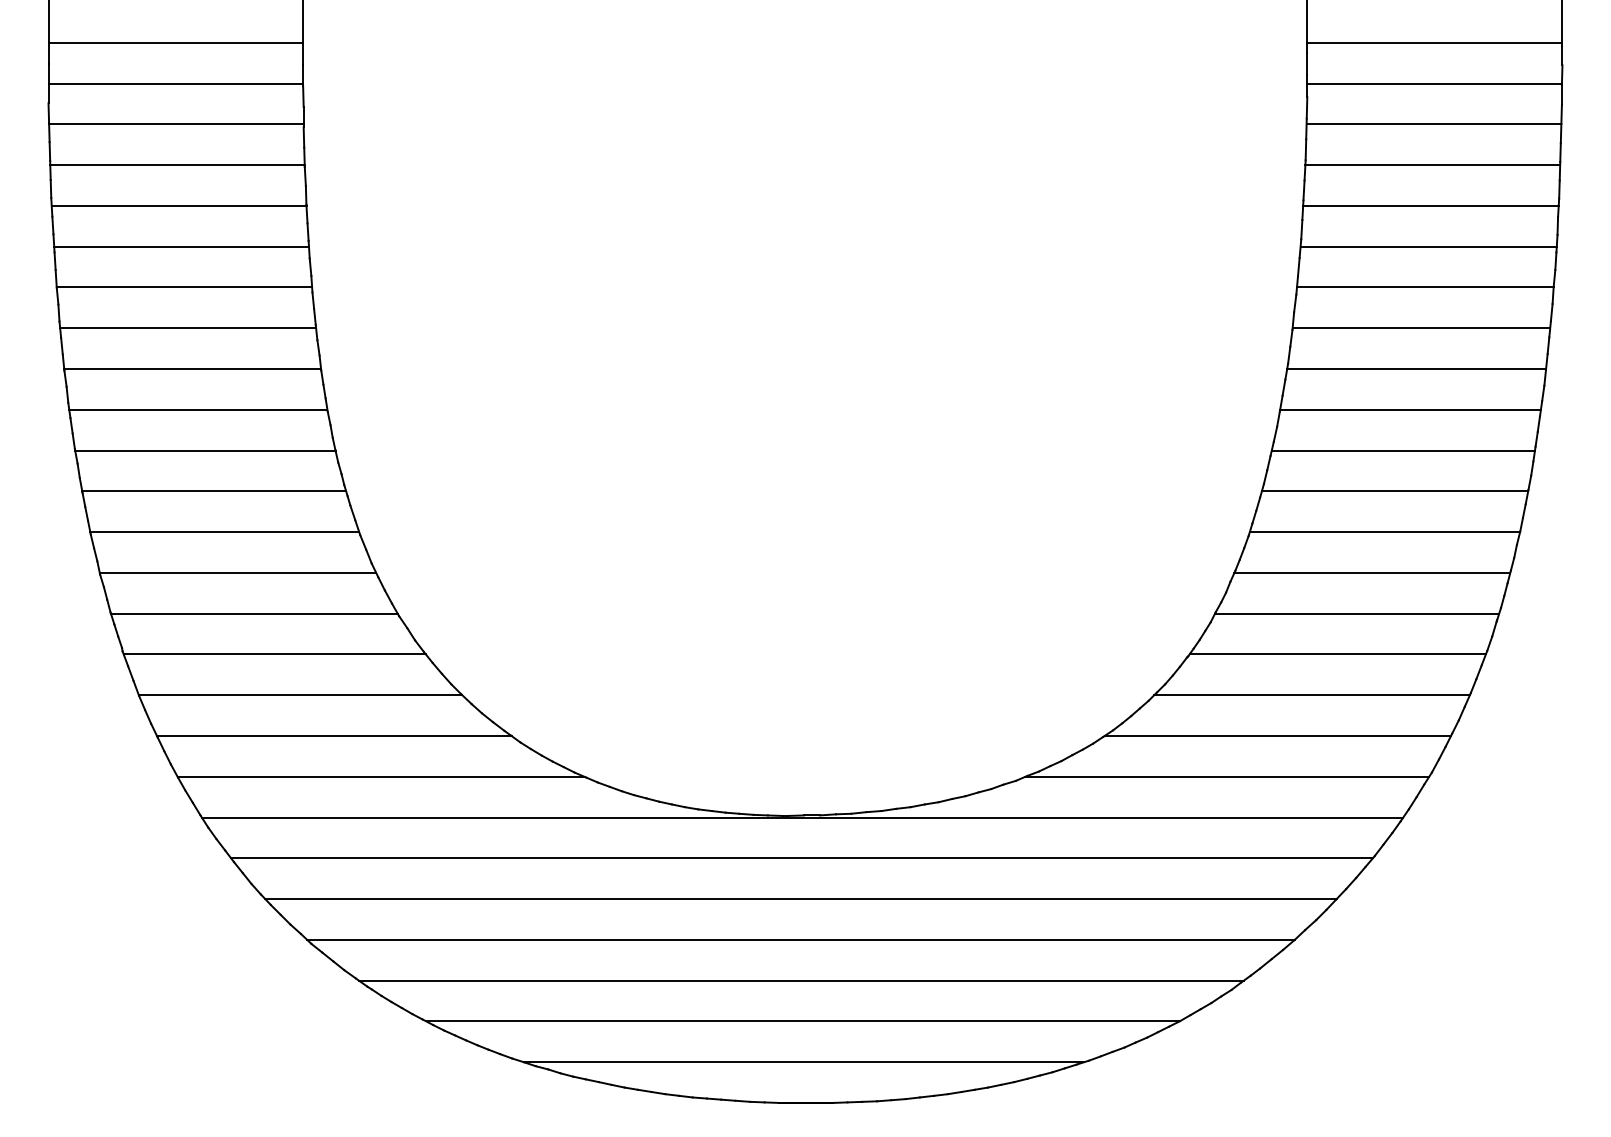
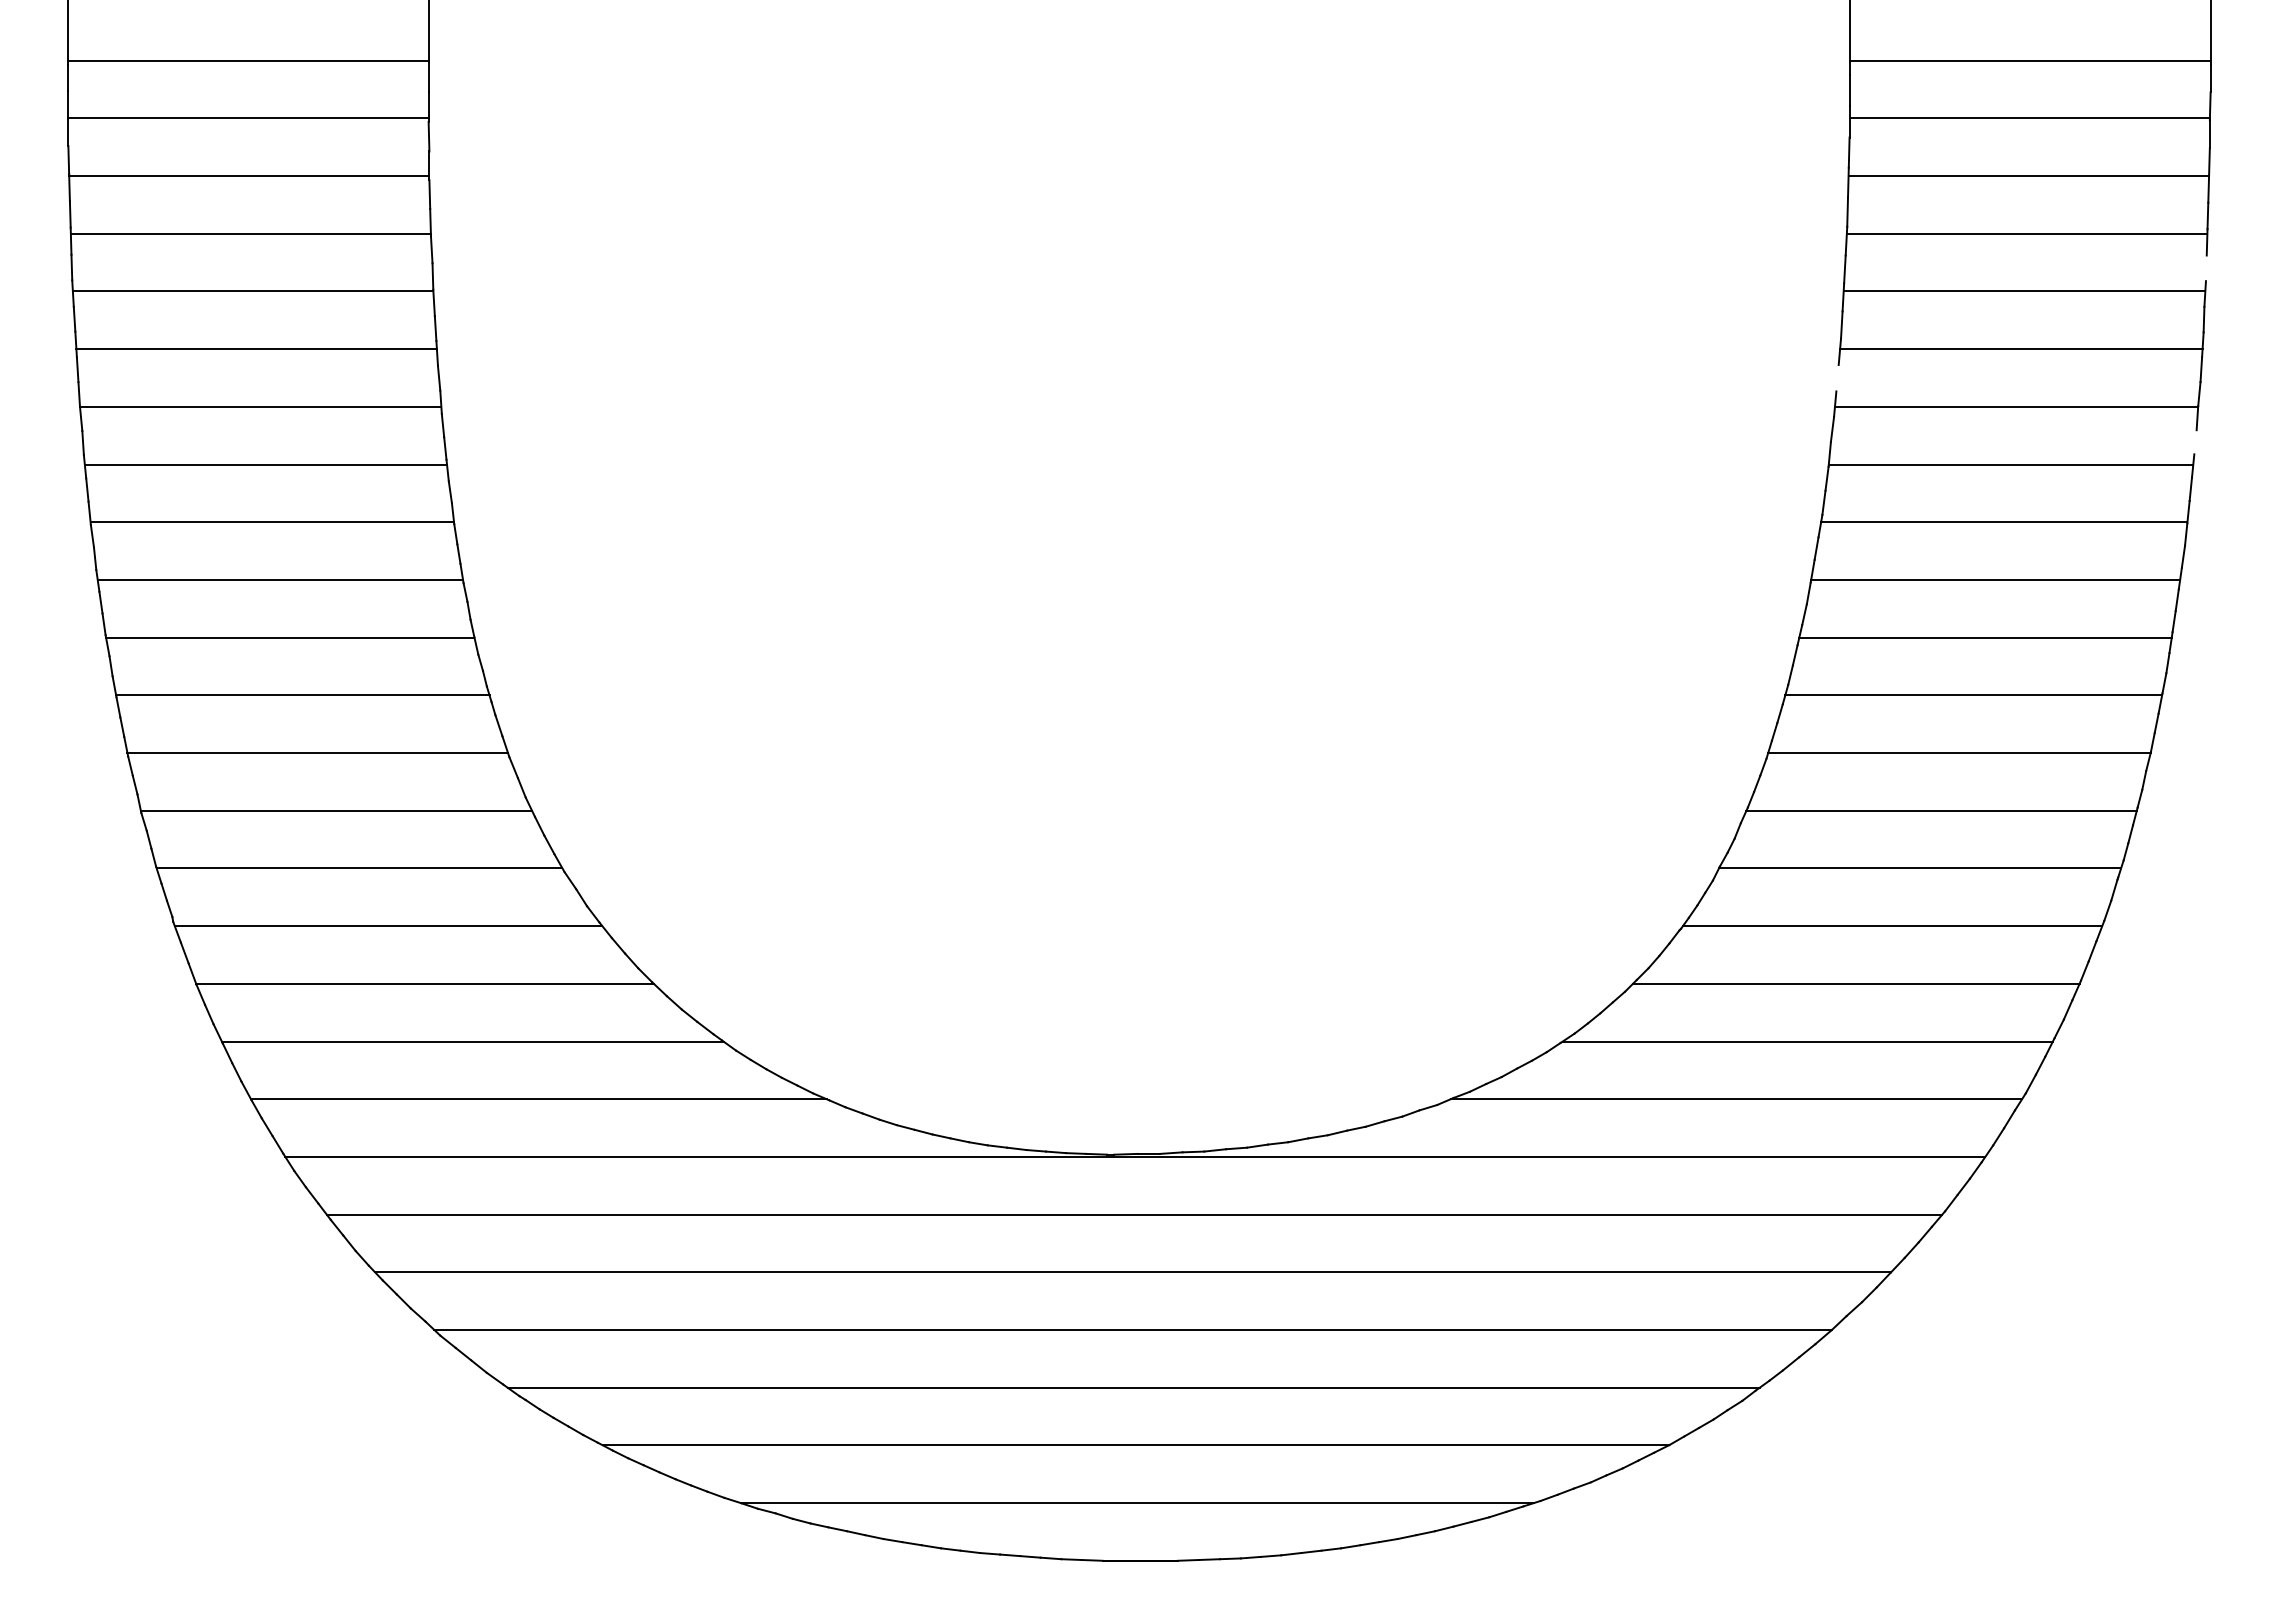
line: (1558, 189) -> (2205, 268), removed
line: (1298, 267) -> (1837, 378), removed
line: (1551, 312) -> (2195, 442), removed

